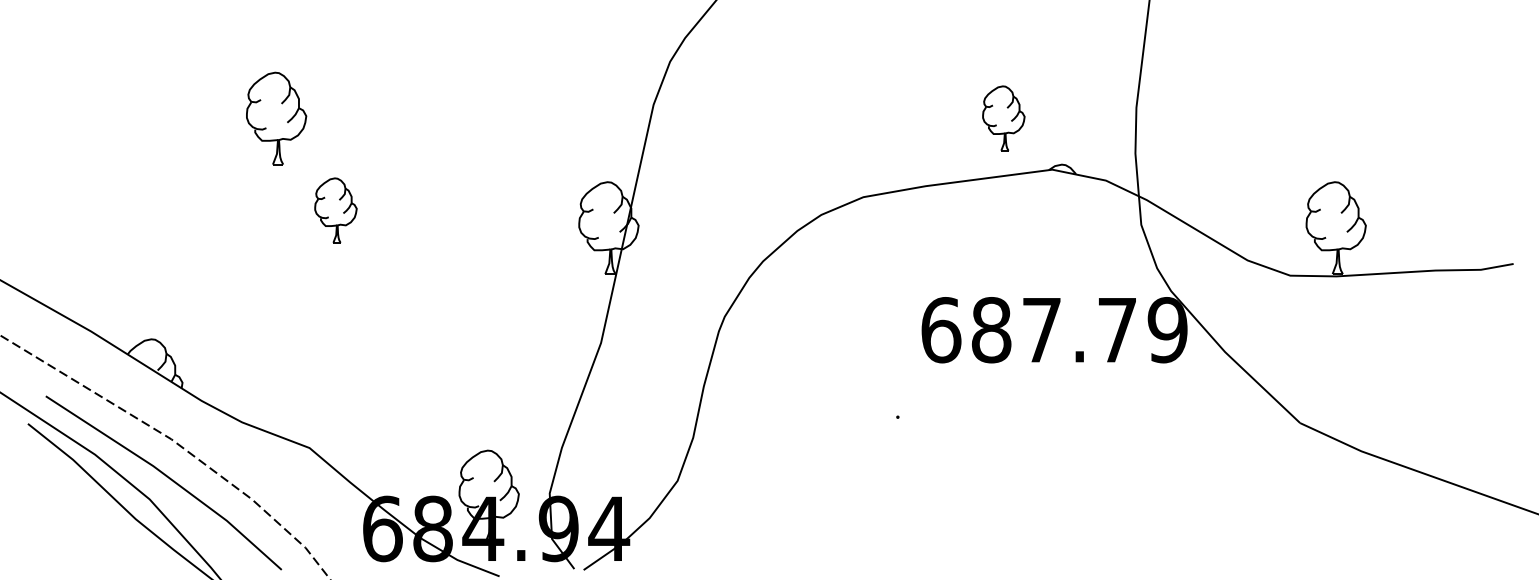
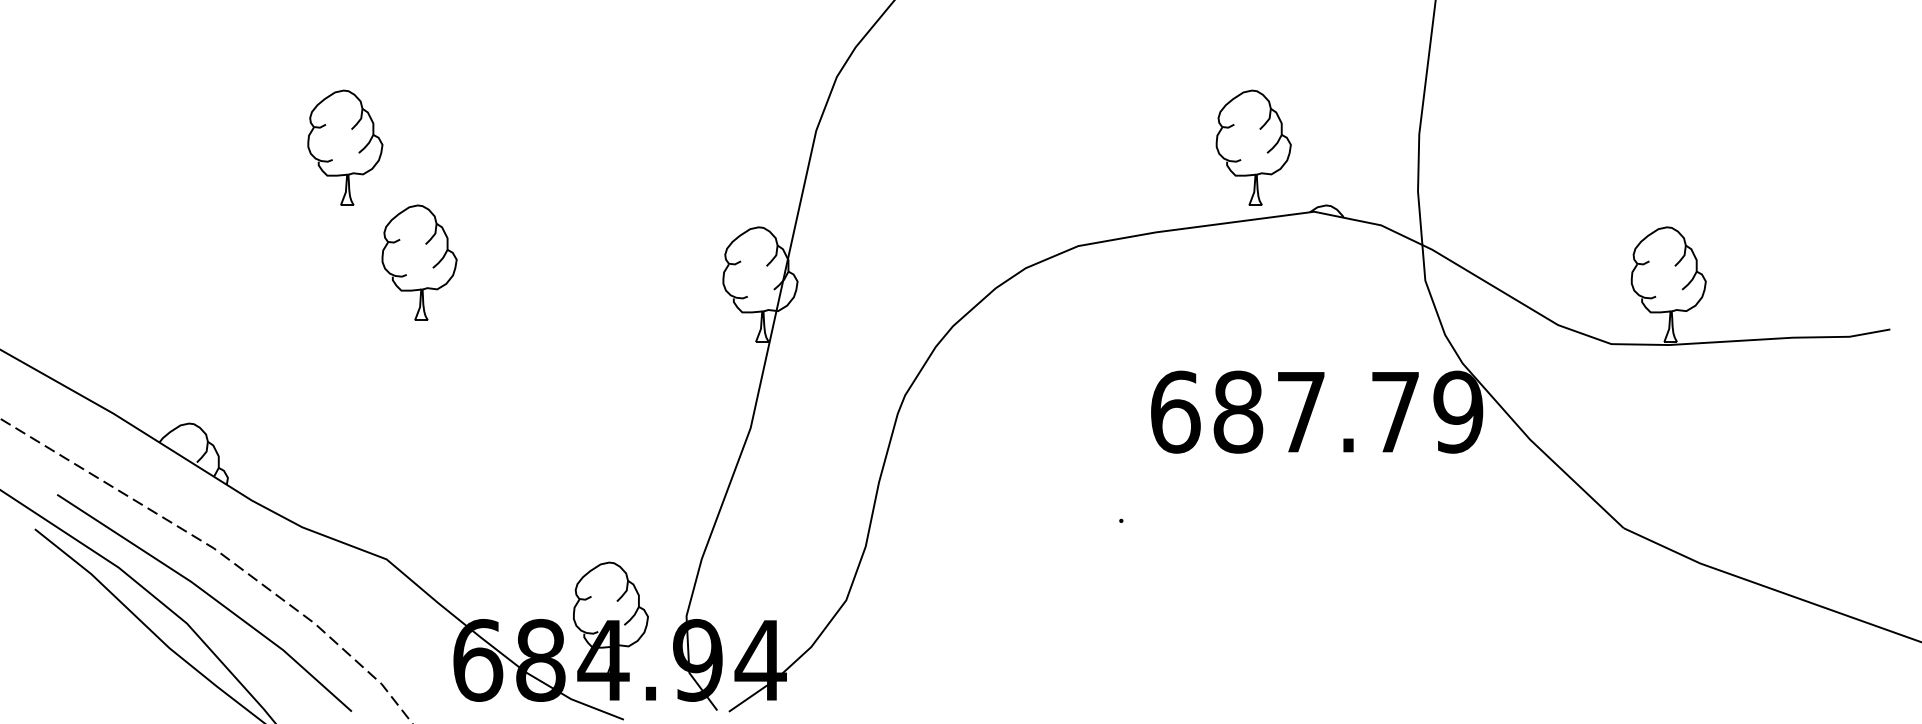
part: (1003, 118) -> (1253, 147), size x1.43
part: (335, 210) -> (419, 262), size x1.43

